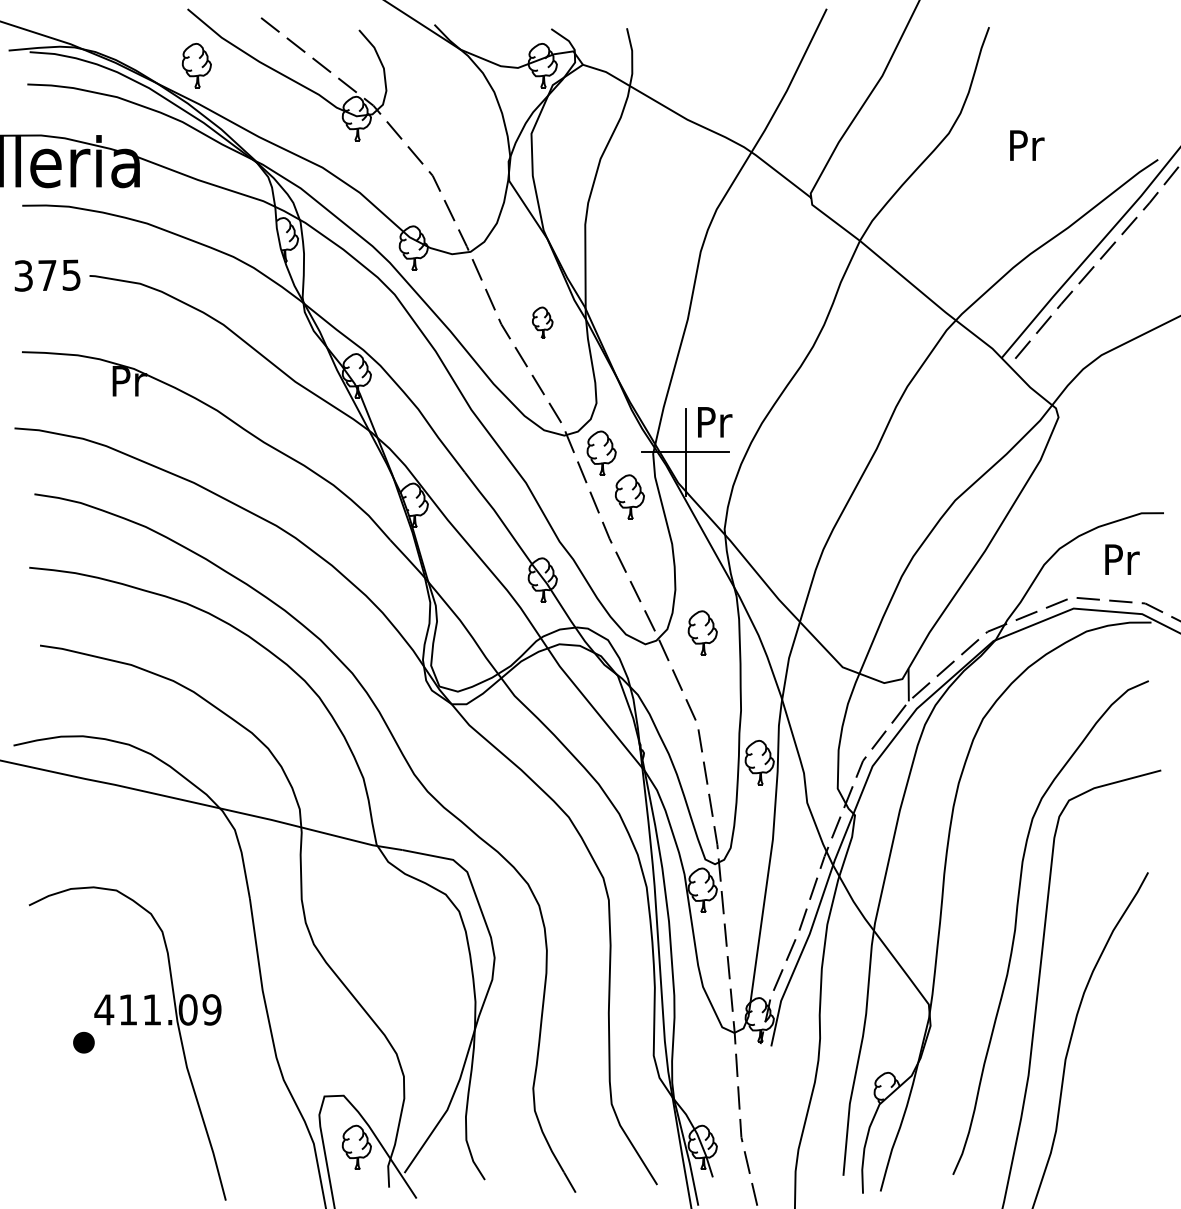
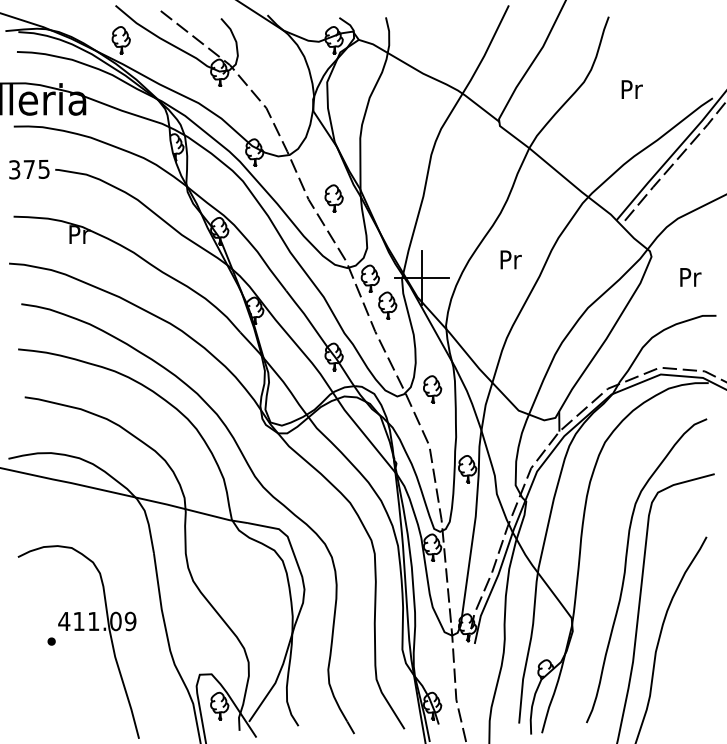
part: (541, 322) -> (333, 198), size x1.43
text: (714, 421) -> (510, 259), moved
text: (1121, 559) -> (690, 277), moved
part: (83, 1042) -> (51, 641), size x0.62

